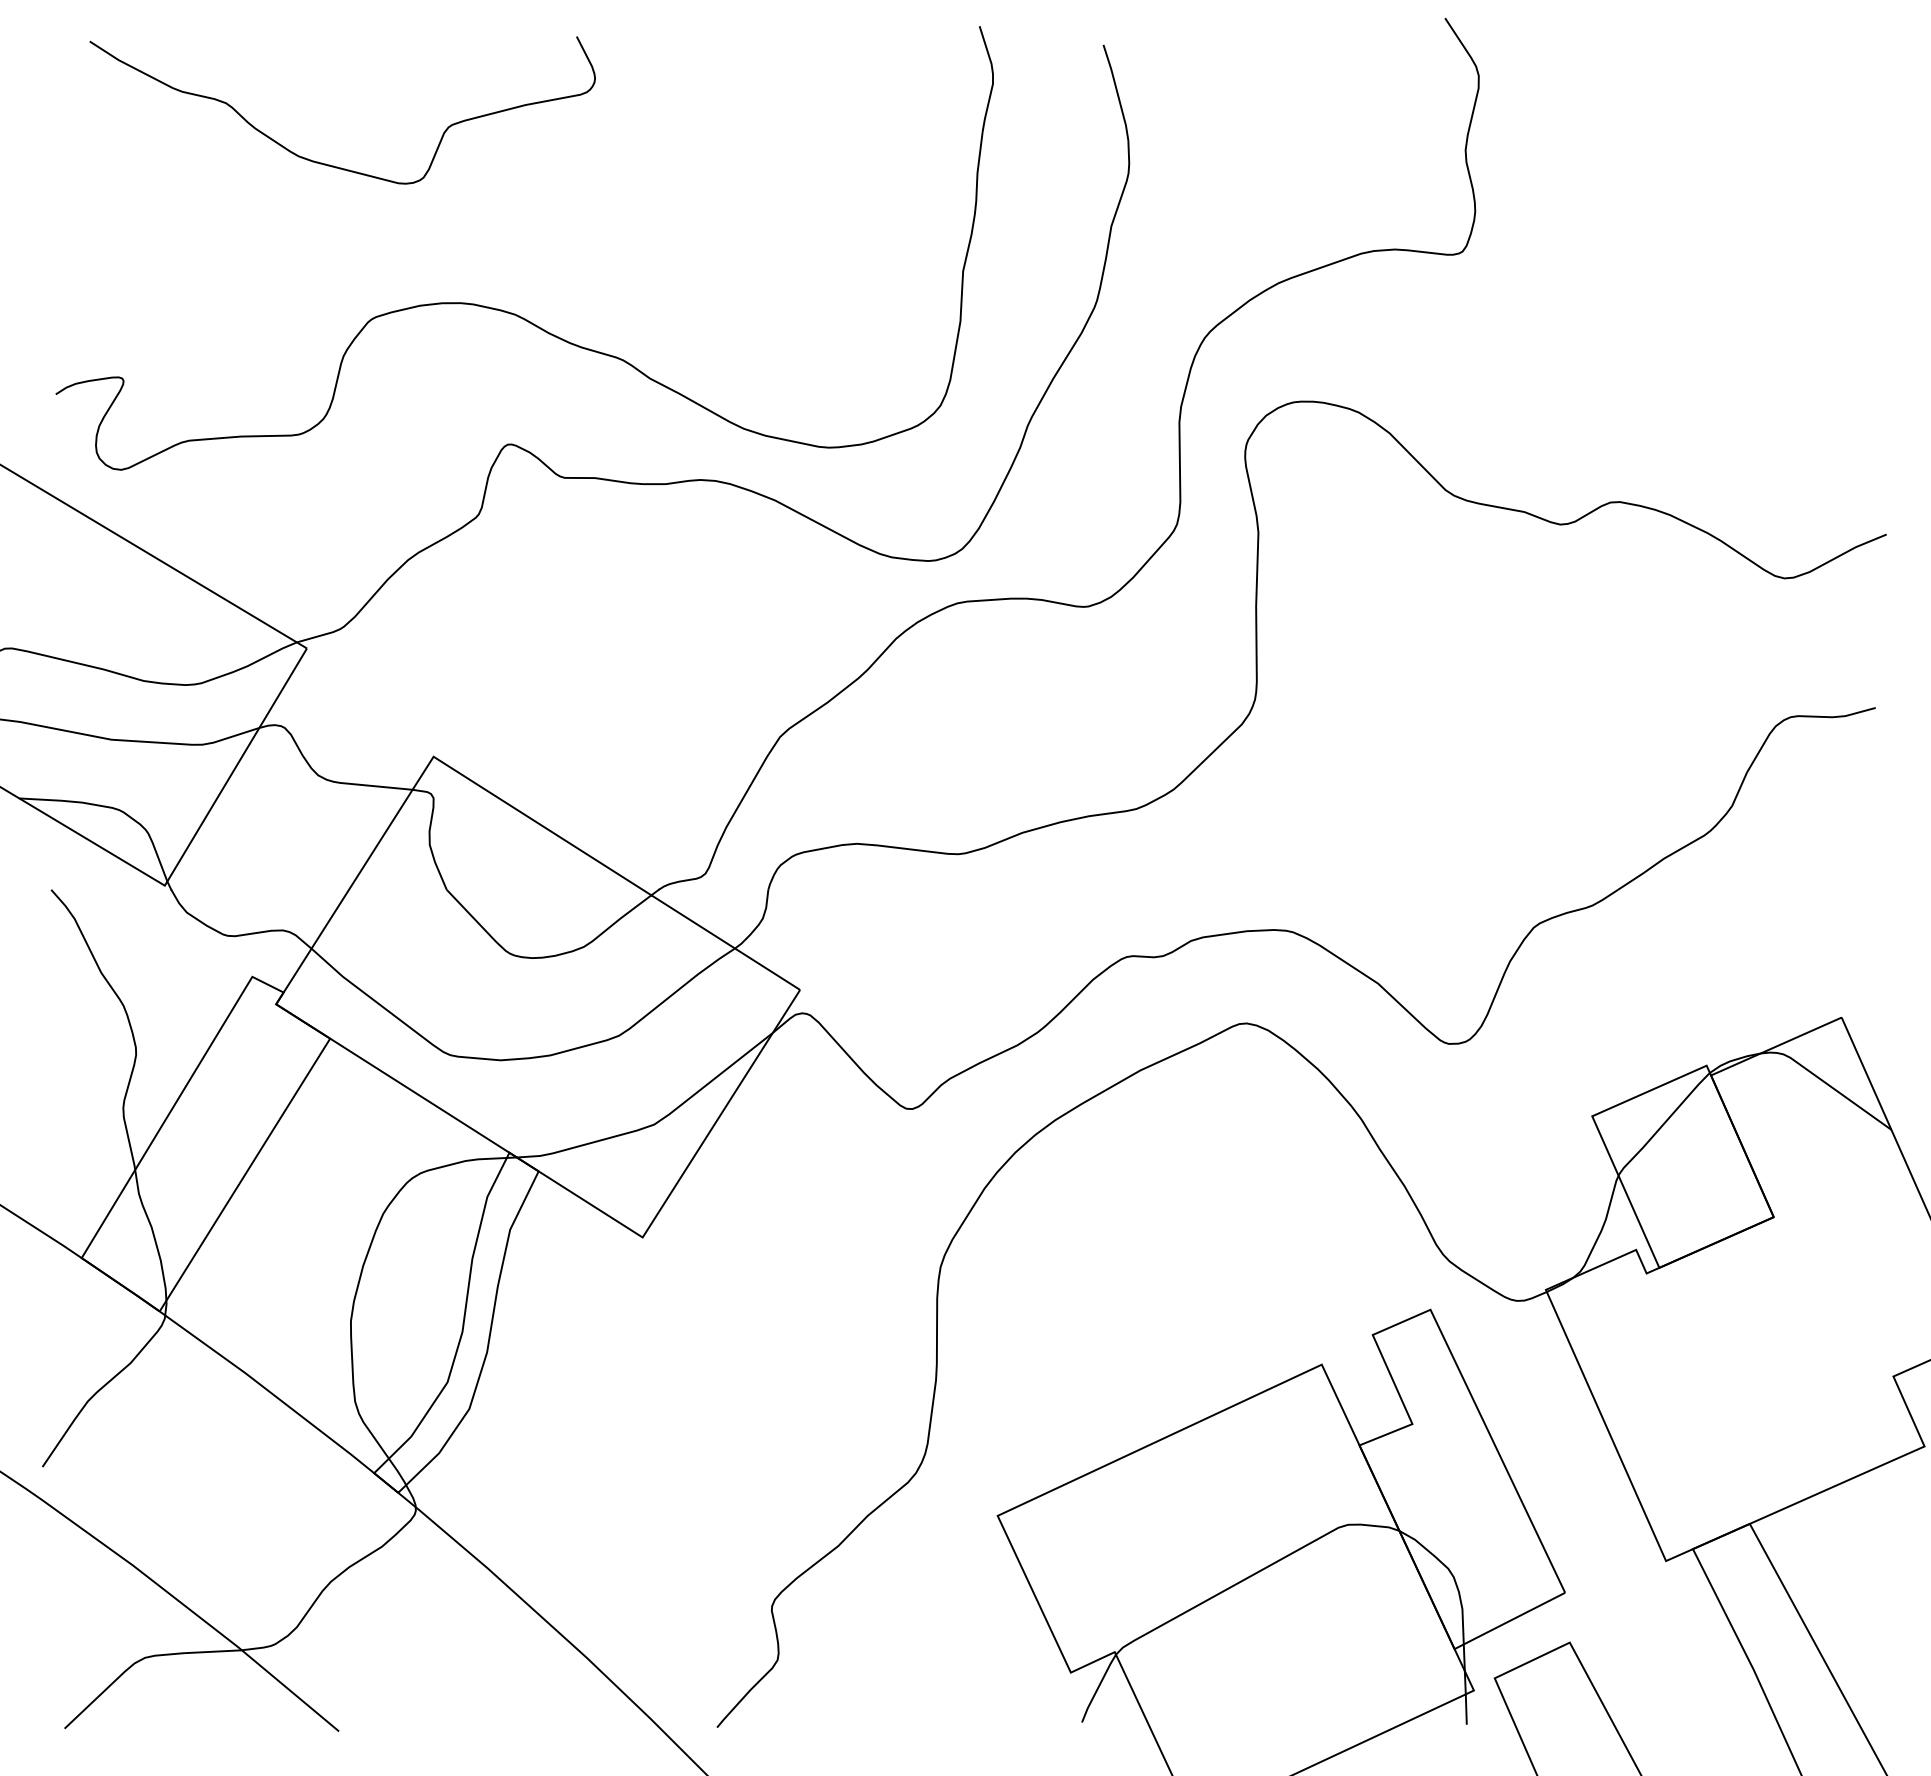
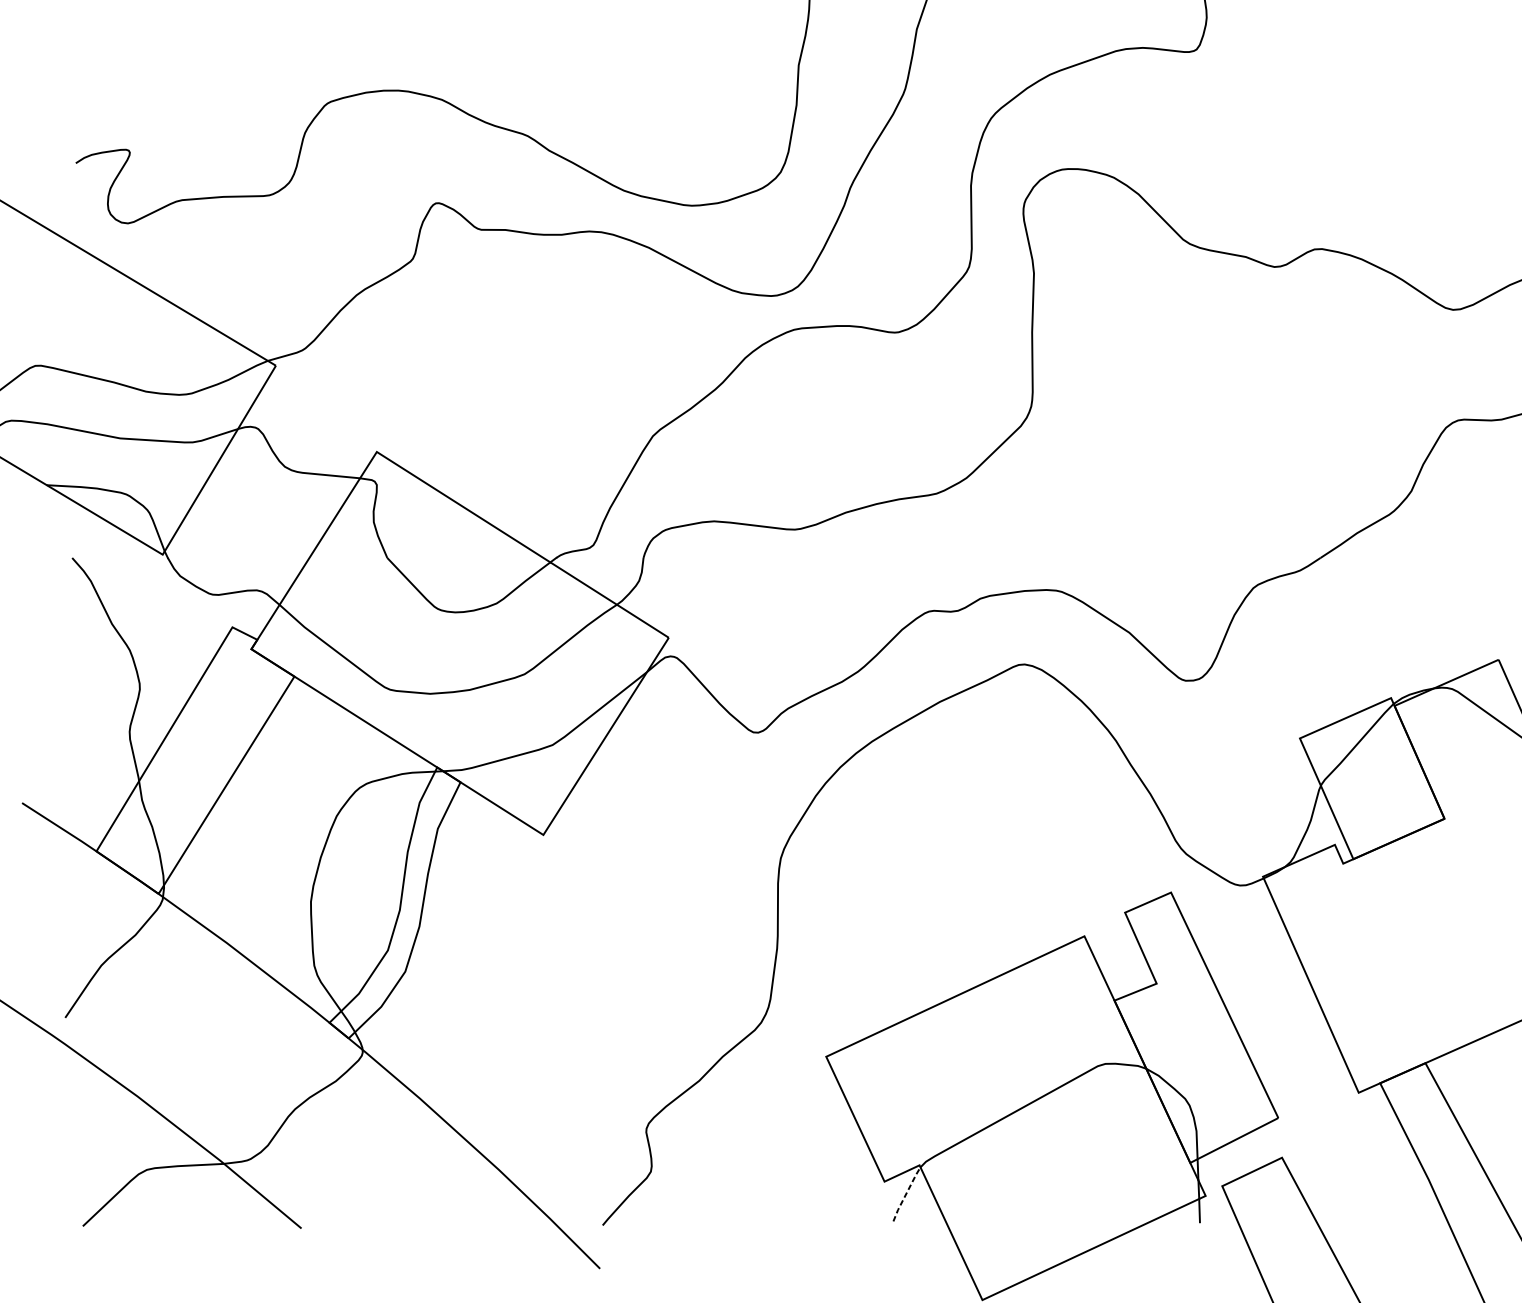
line: (1098, 1687) -> (906, 1193), solid -> dashed

